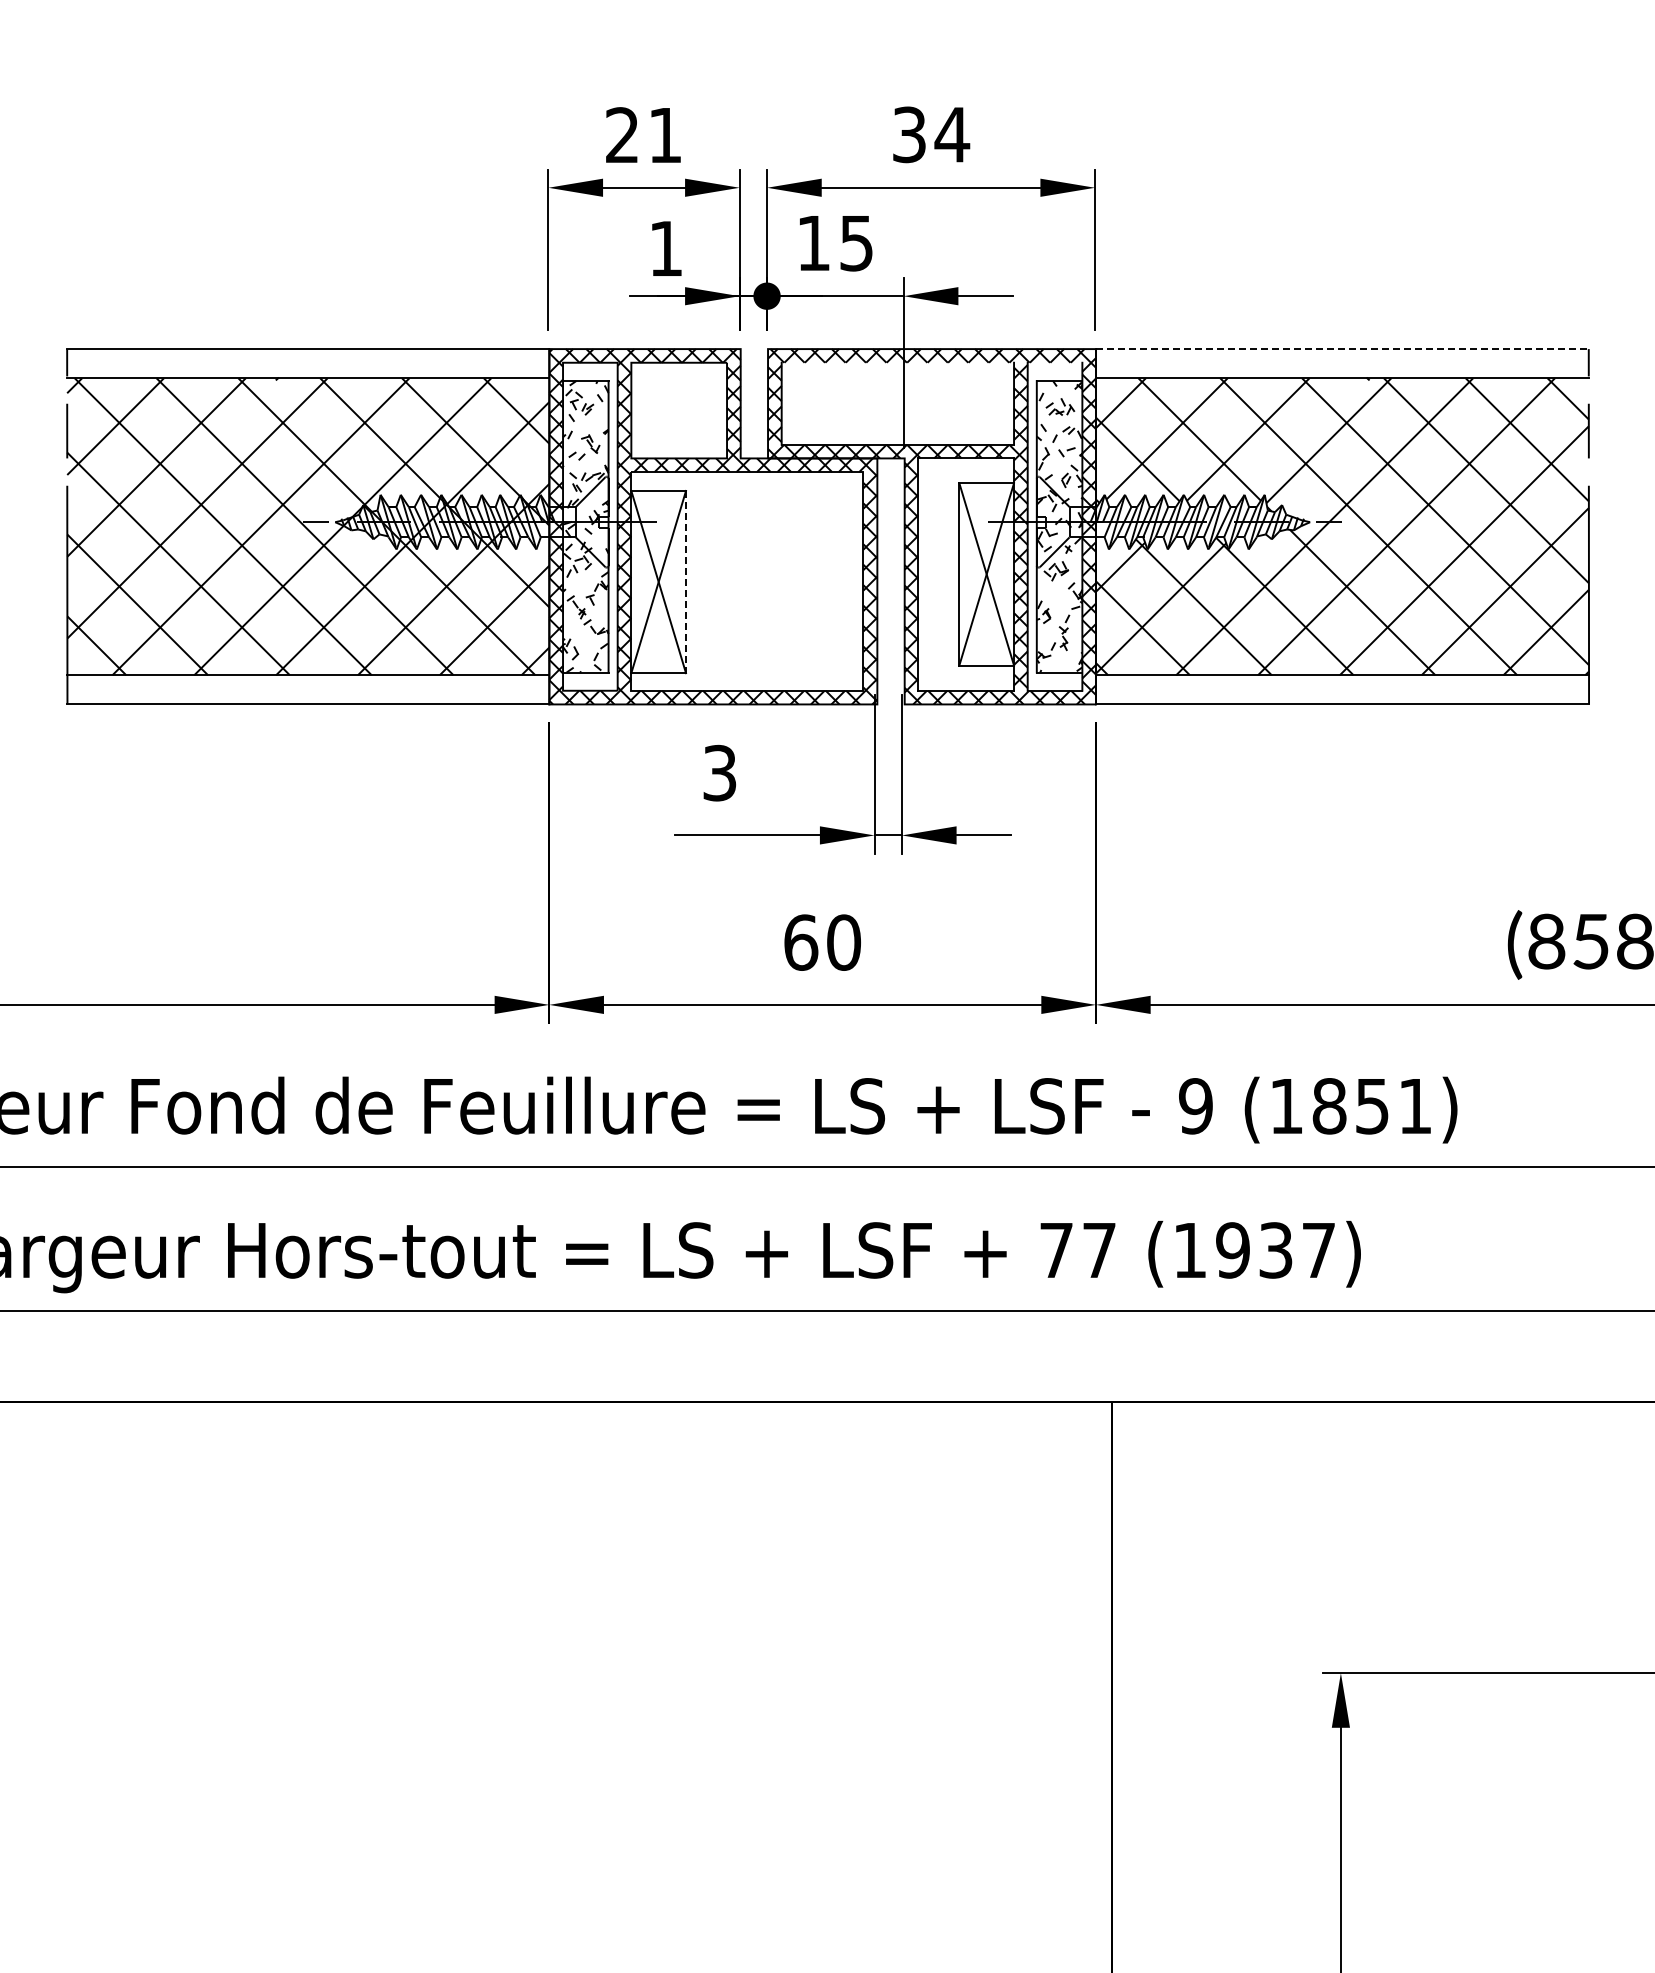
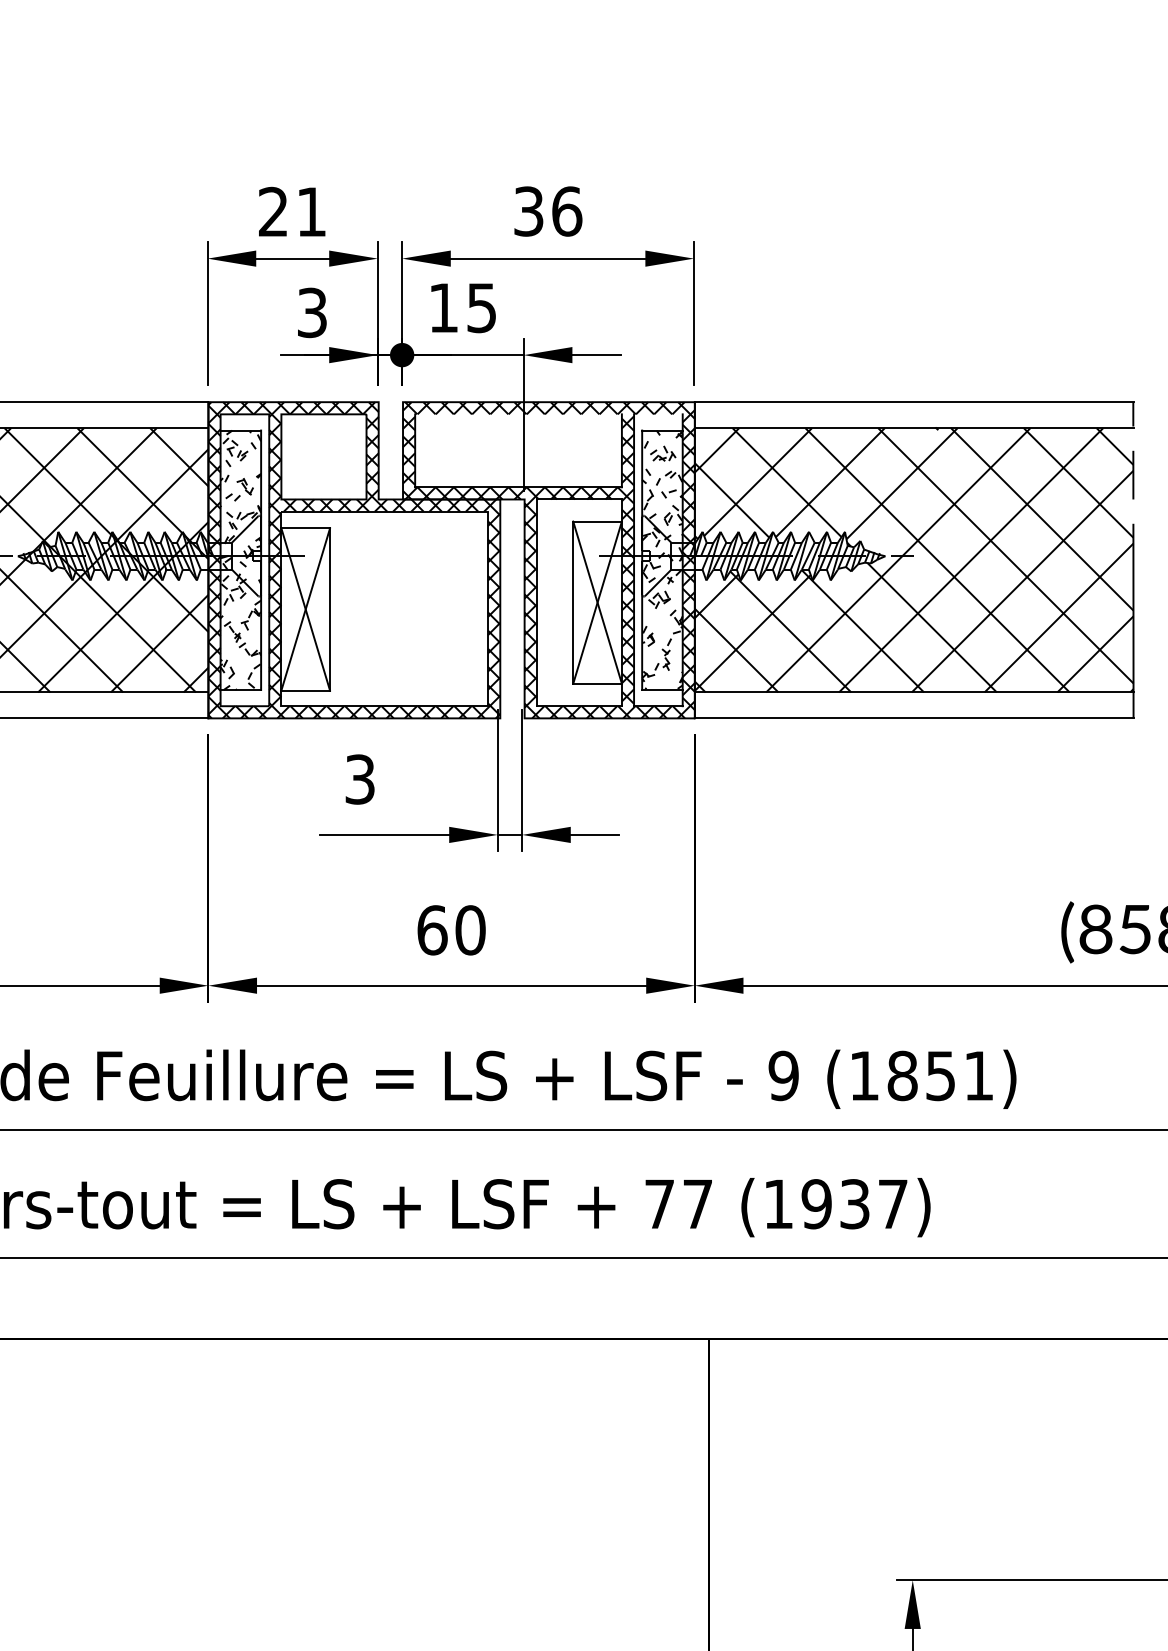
text: (952, 134) -> (567, 211), 34 -> 36
text: (666, 248) -> (312, 312), 1 -> 3
line: (1342, 349) -> (914, 402), dashed -> solid
line: (686, 582) -> (330, 609), dashed -> solid

